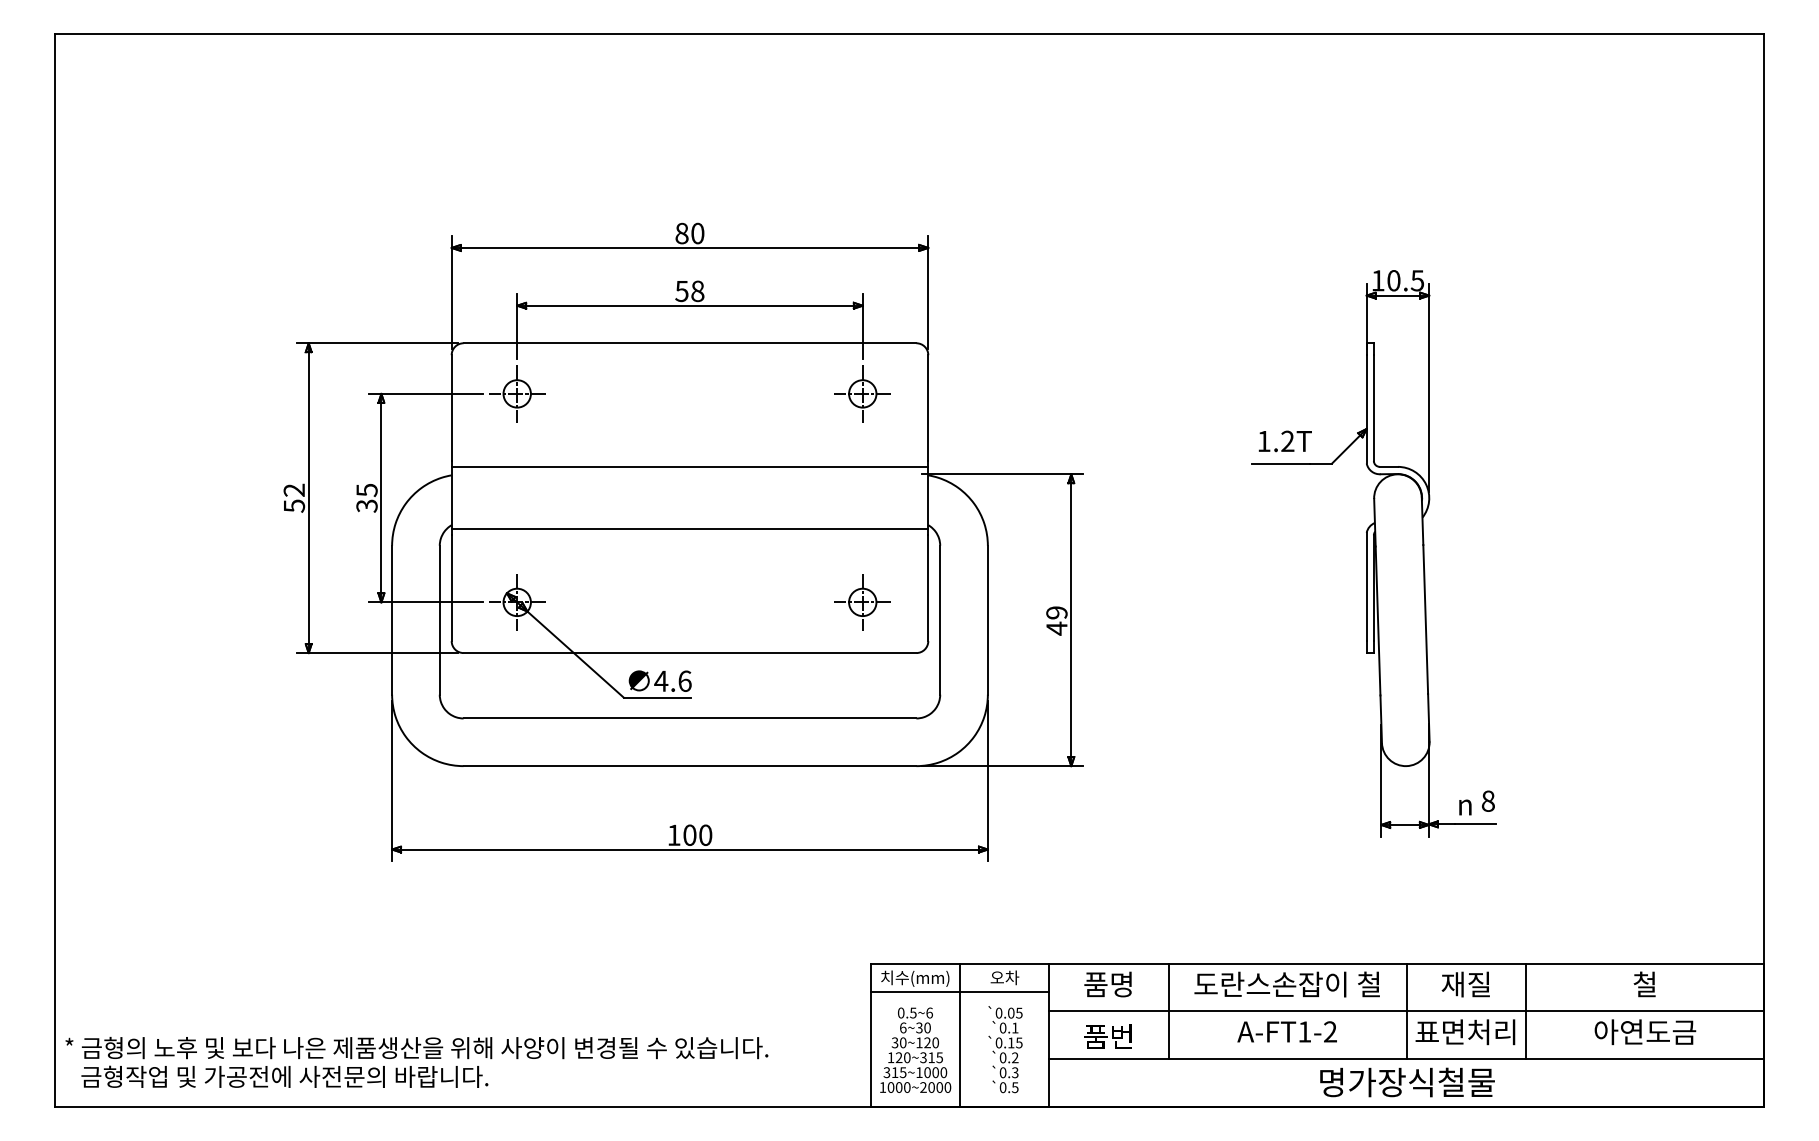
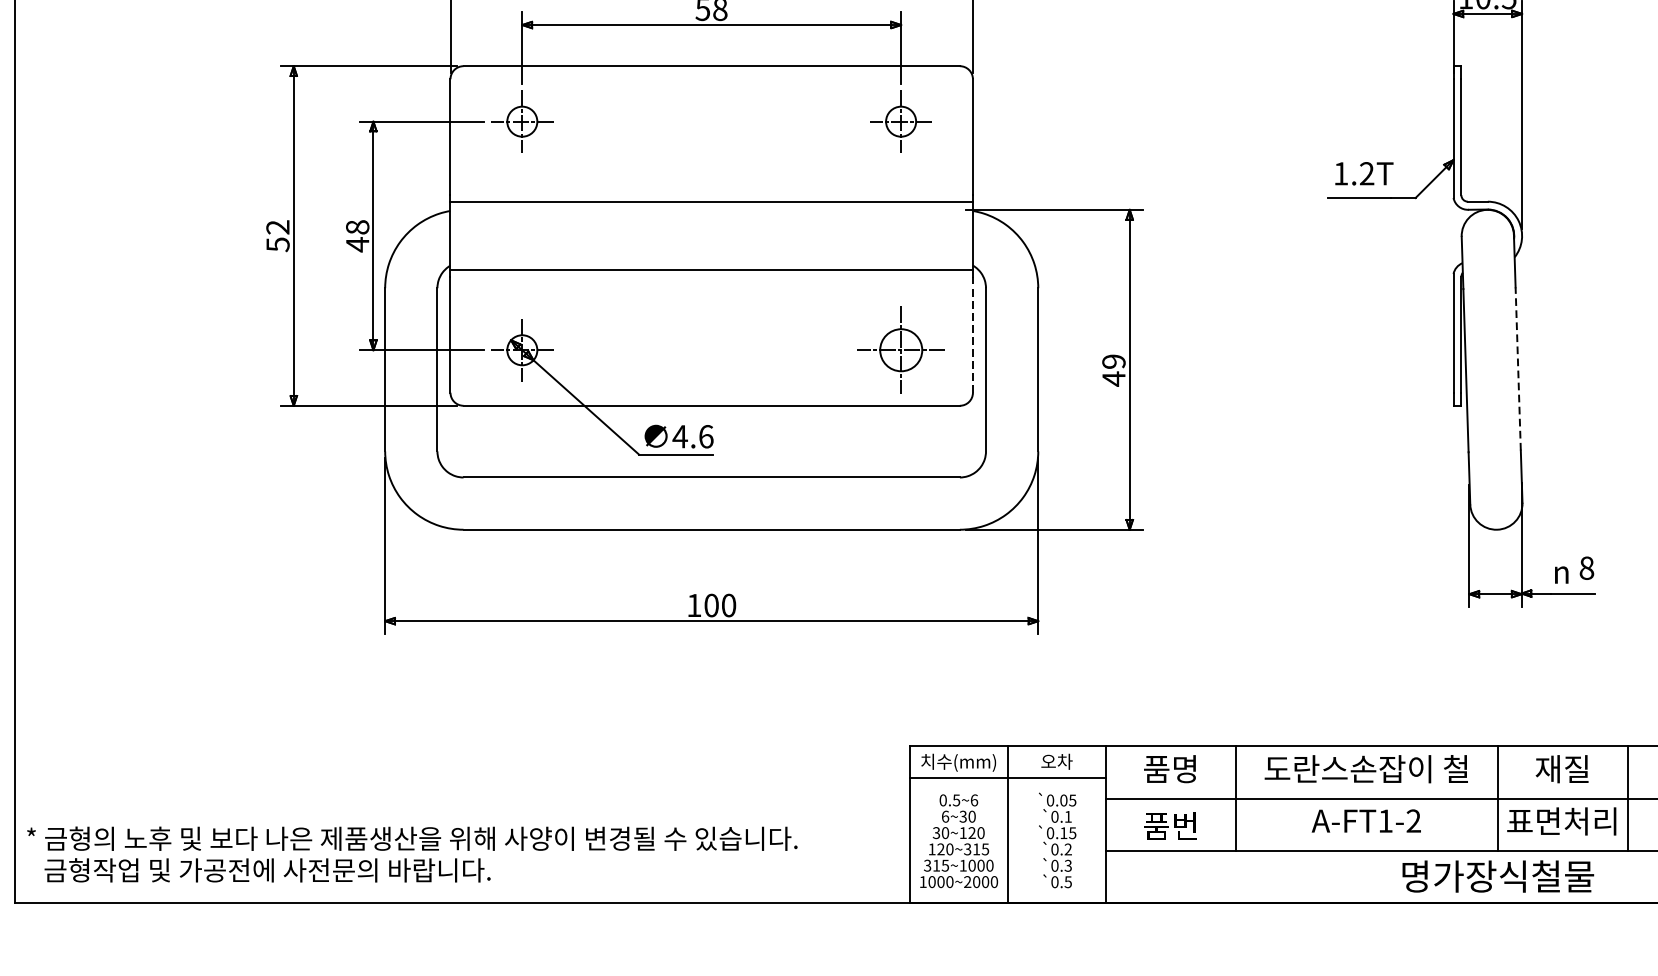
text: (366, 498) -> (357, 236), 35 -> 48
line: (928, 588) -> (973, 335), solid -> dashed
part: (862, 602) -> (900, 350), size x1.4
line: (1425, 618) -> (1517, 367), solid -> dashed

